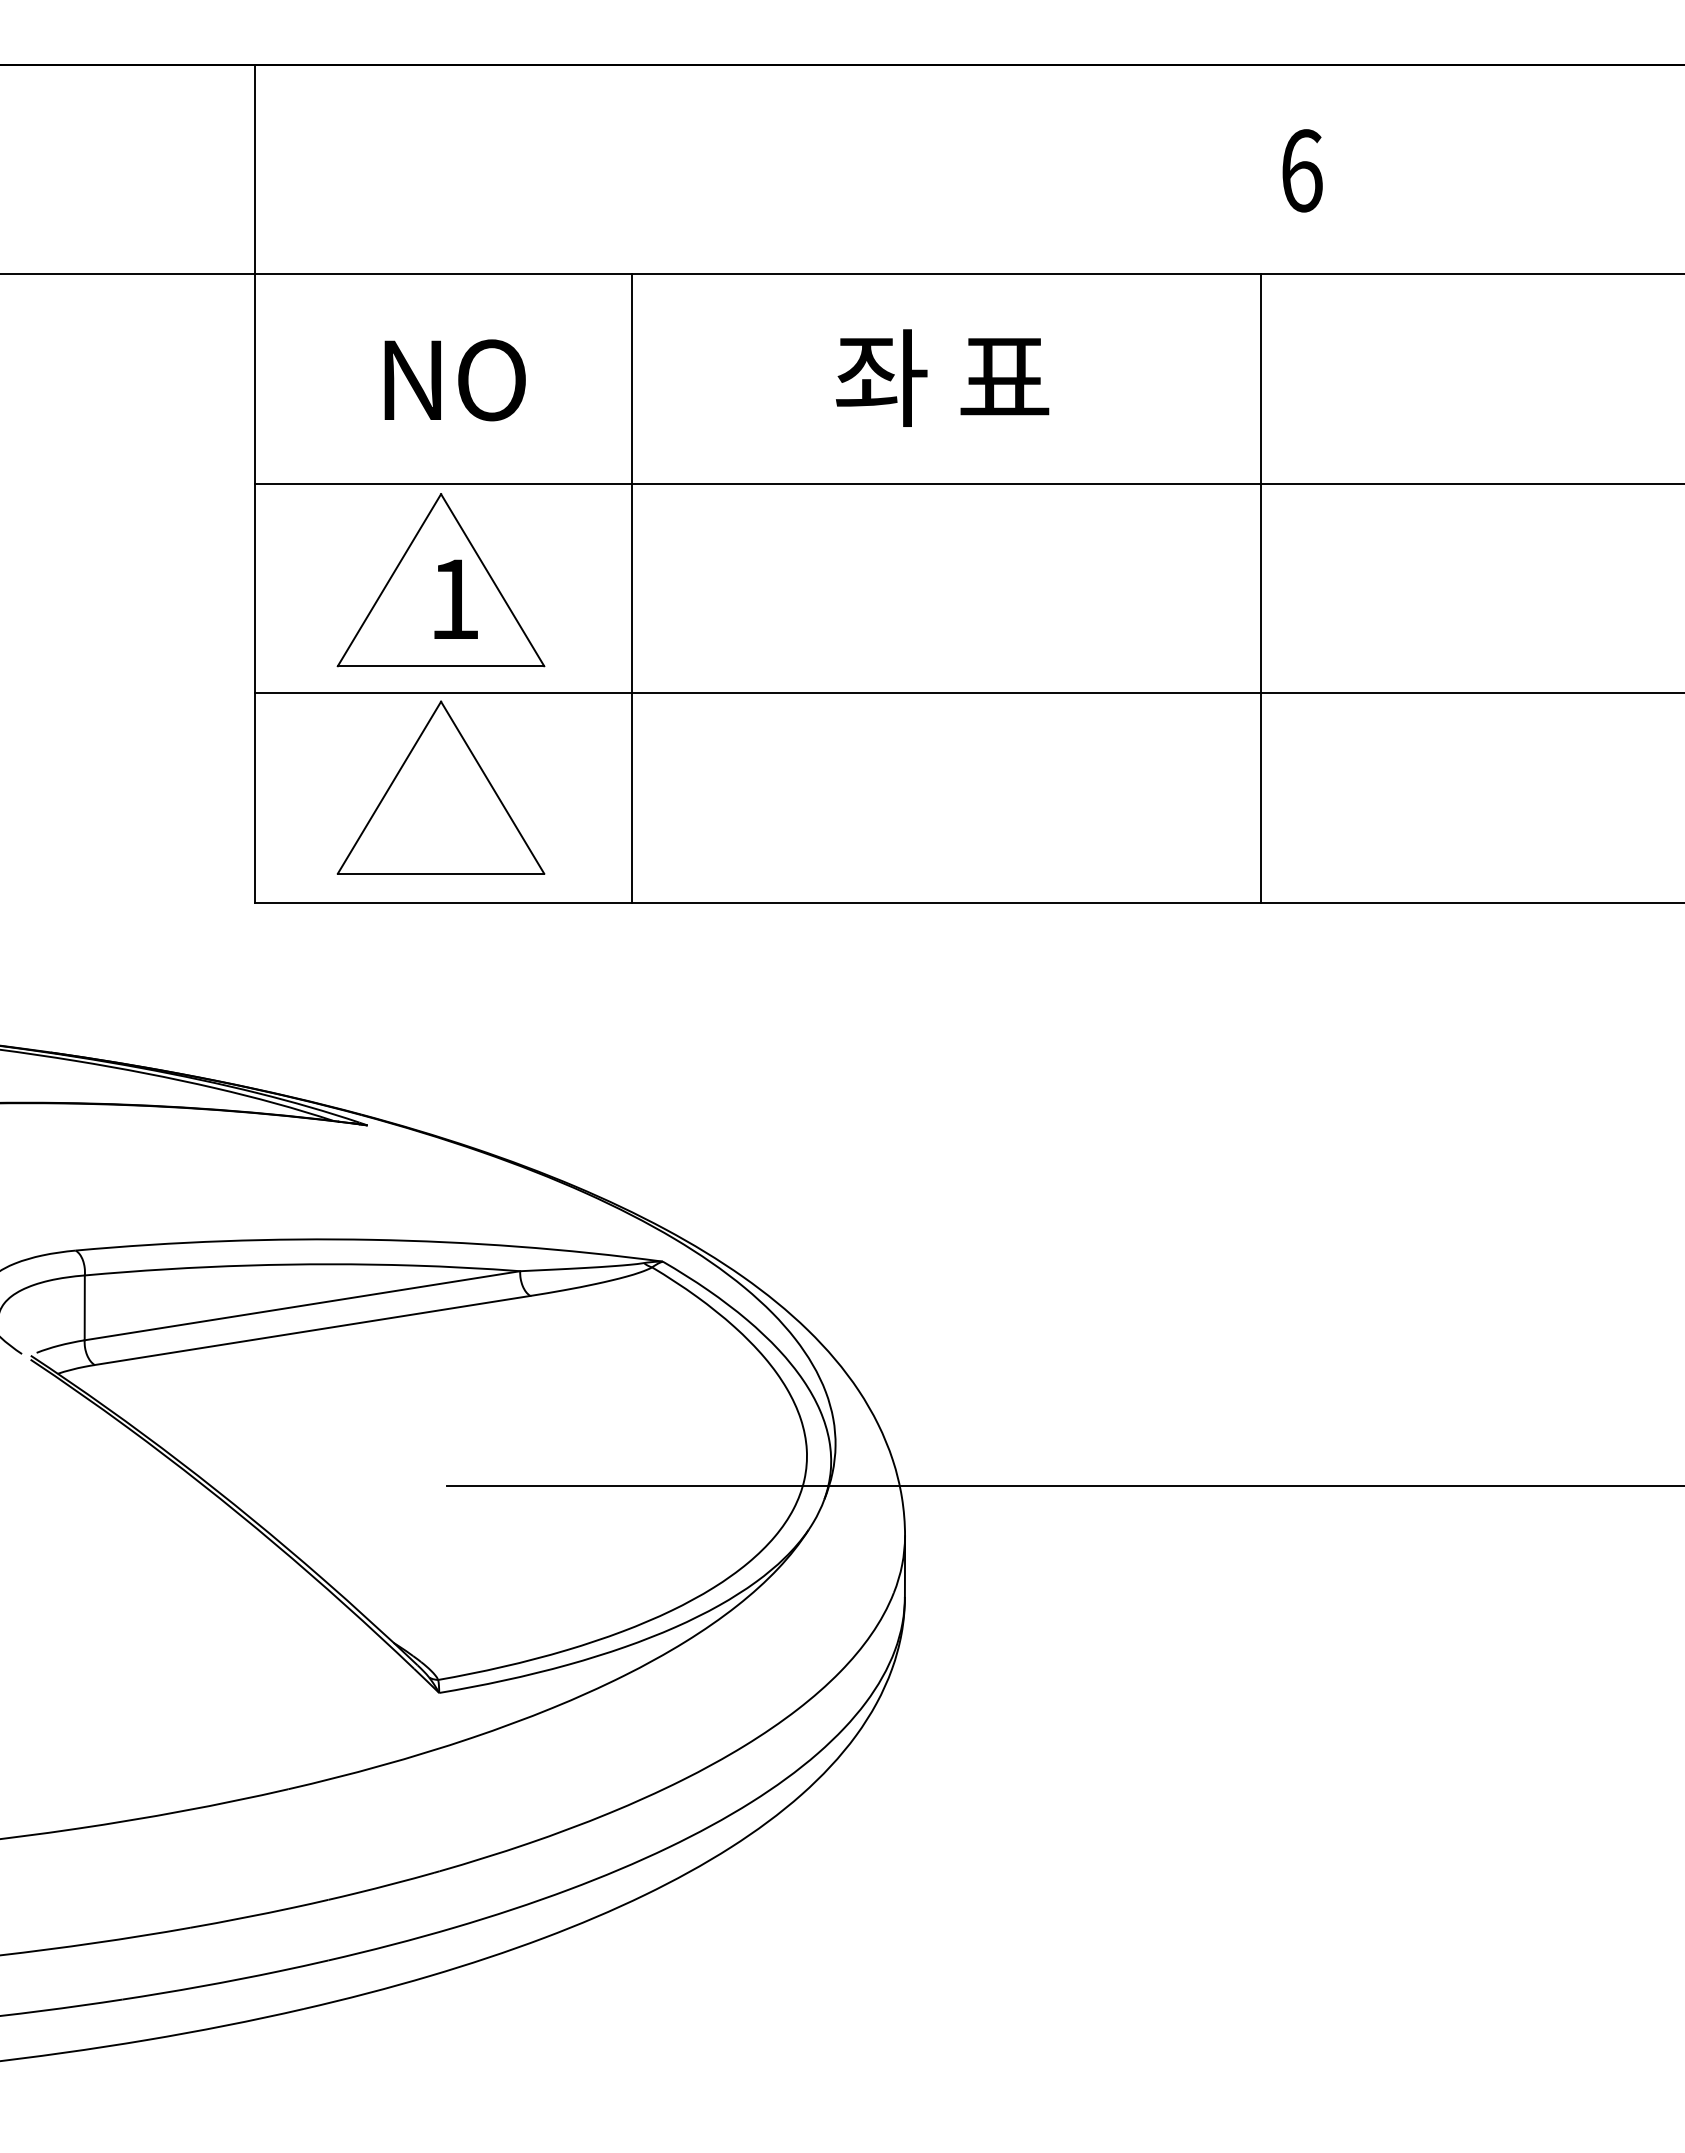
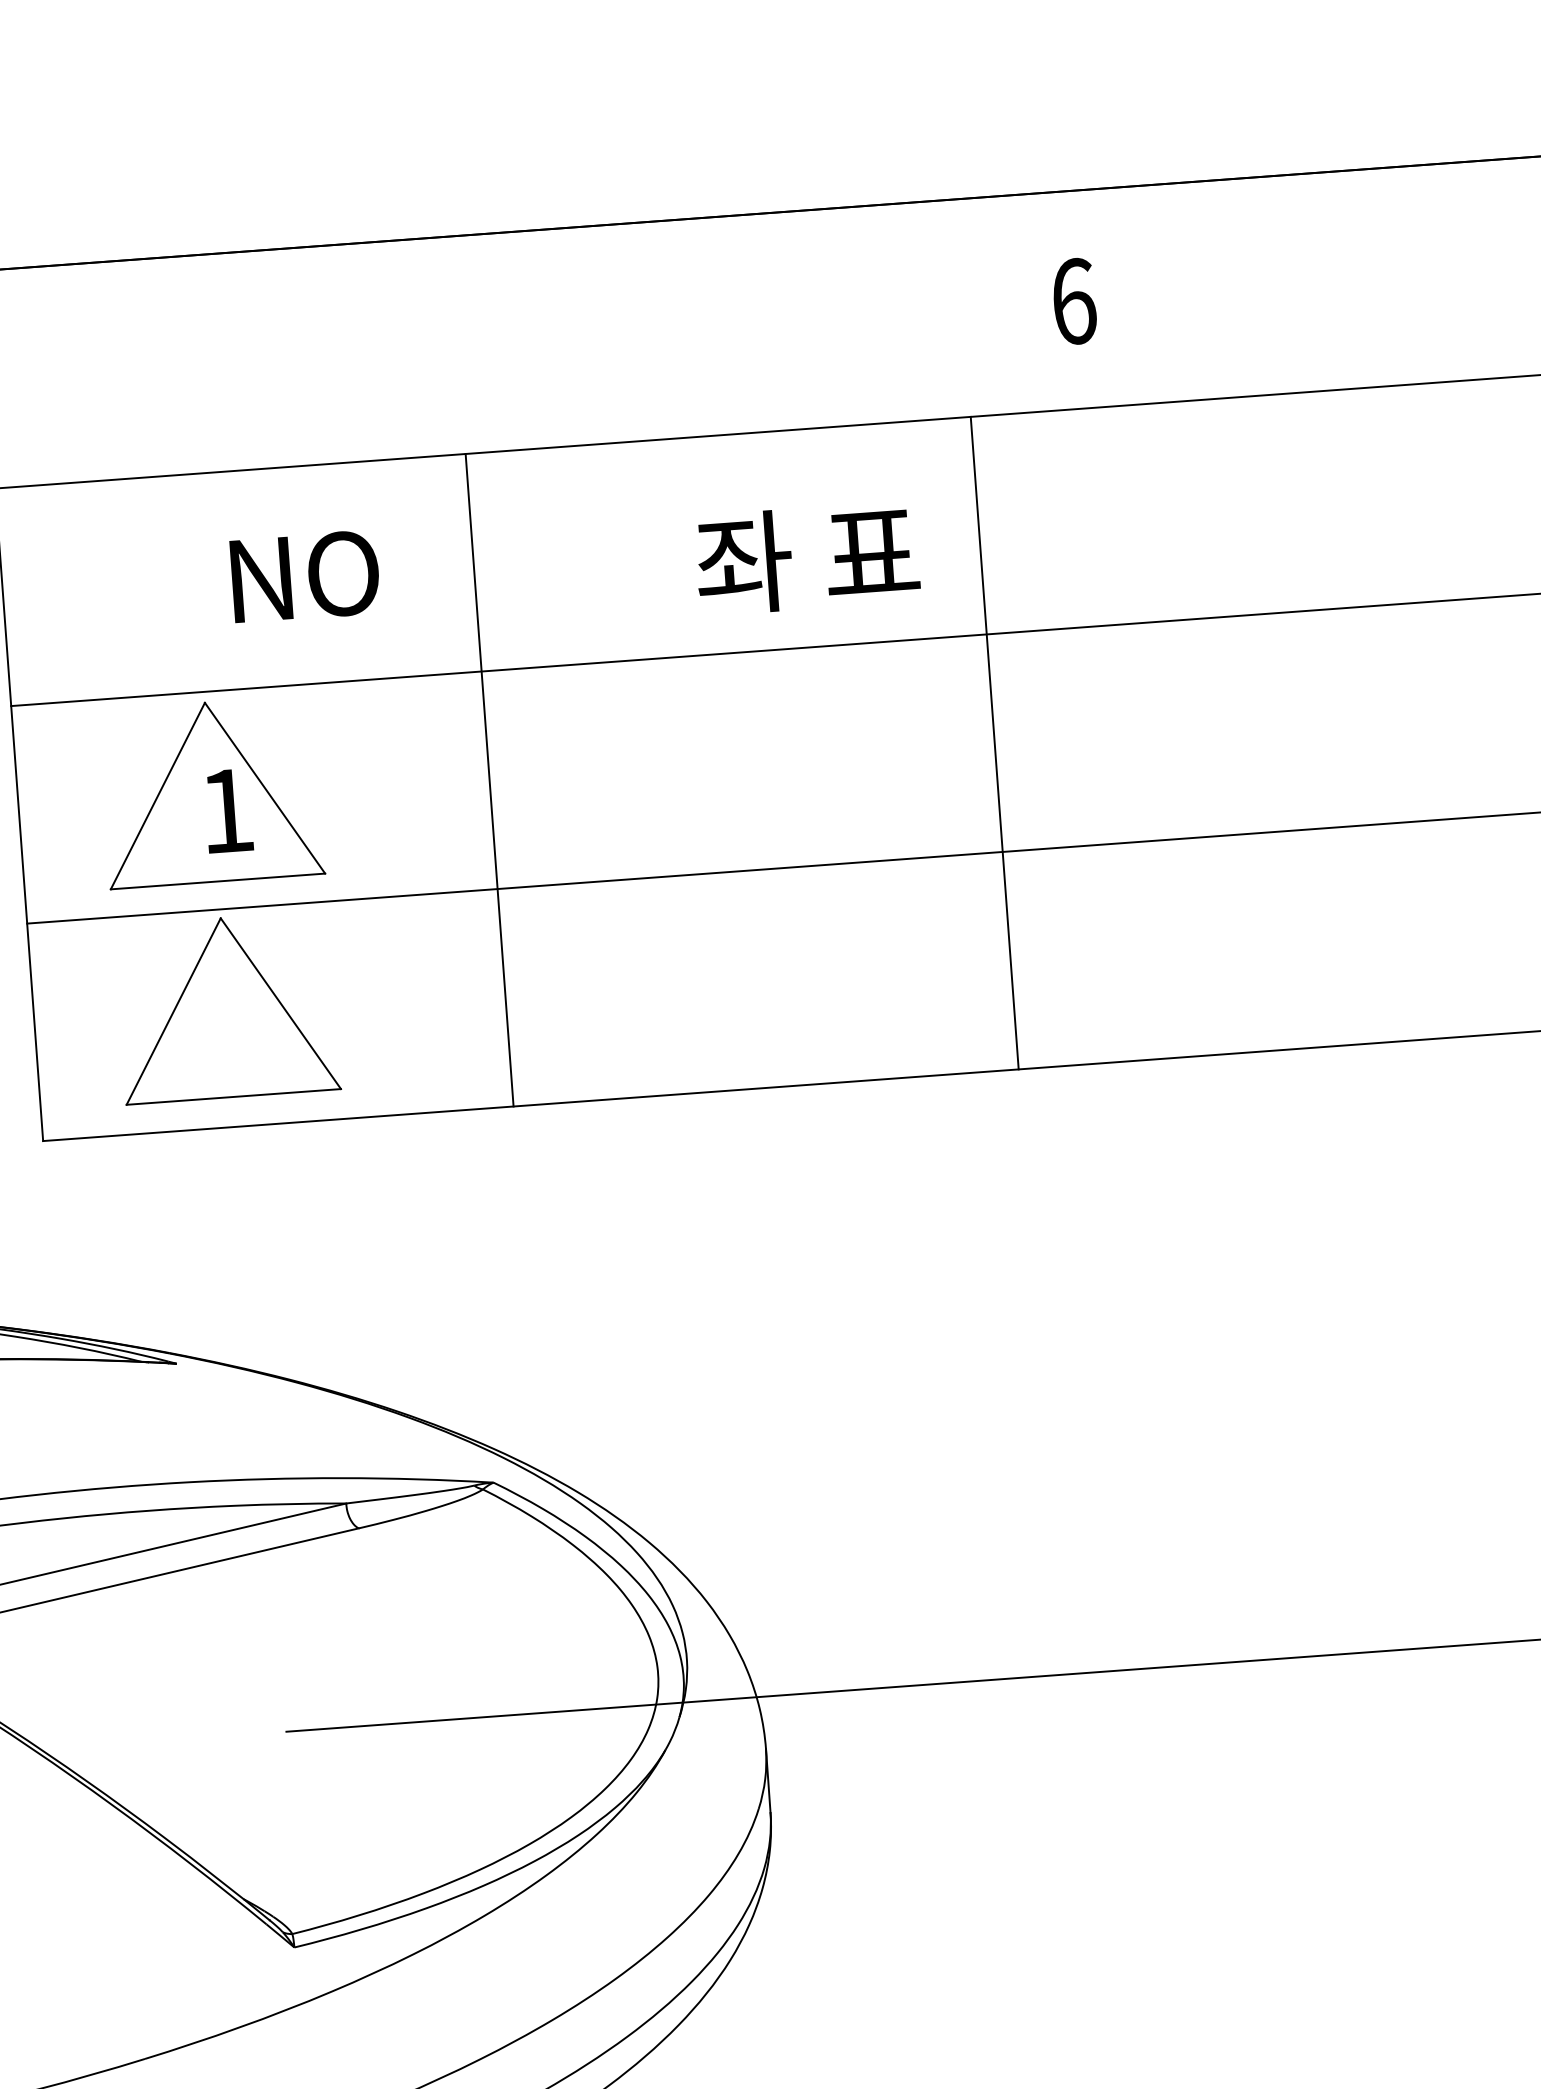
text: (942, 377) -> (807, 557), moved
text: (454, 380) -> (304, 576), moved
line: (632, 588) -> (489, 780), moved
line: (1260, 588) -> (994, 743), moved

